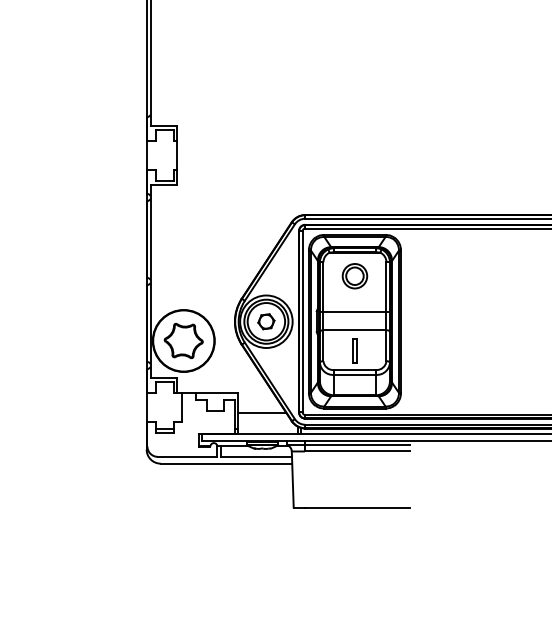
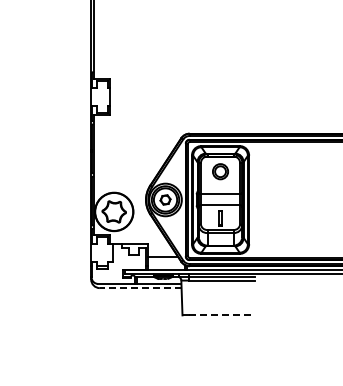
line: (226, 464) -> (140, 288), solid -> dashed
line: (358, 507) -> (222, 315), solid -> dashed

